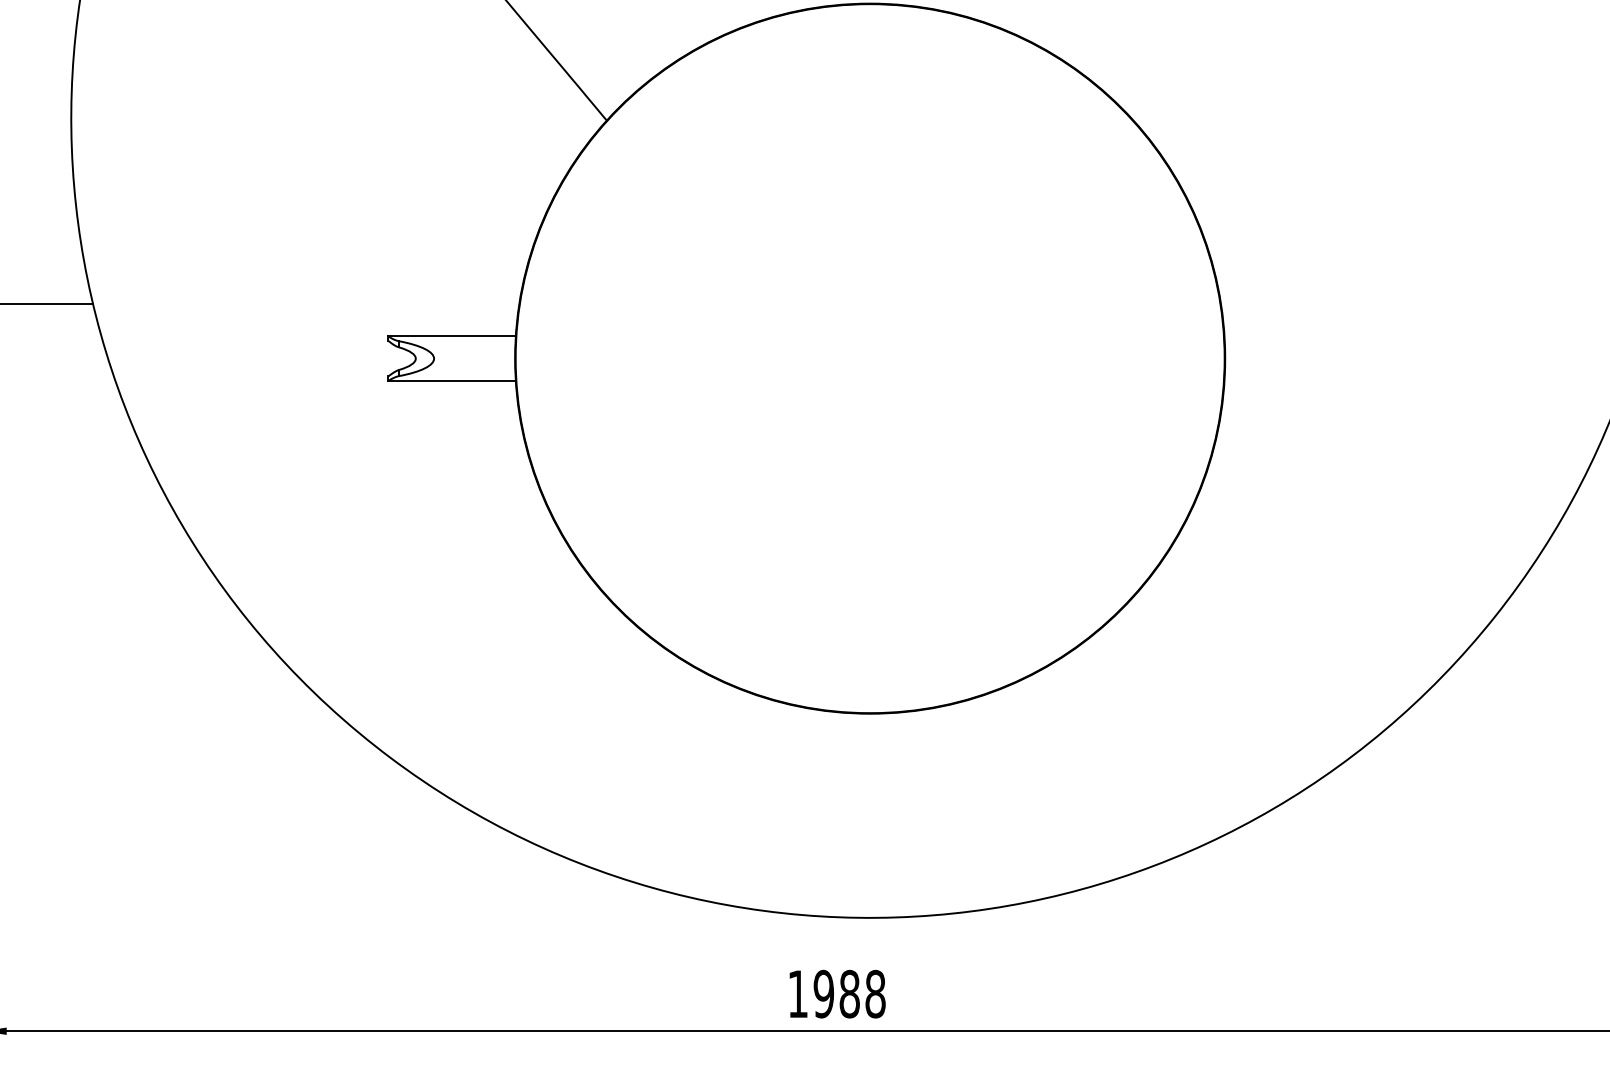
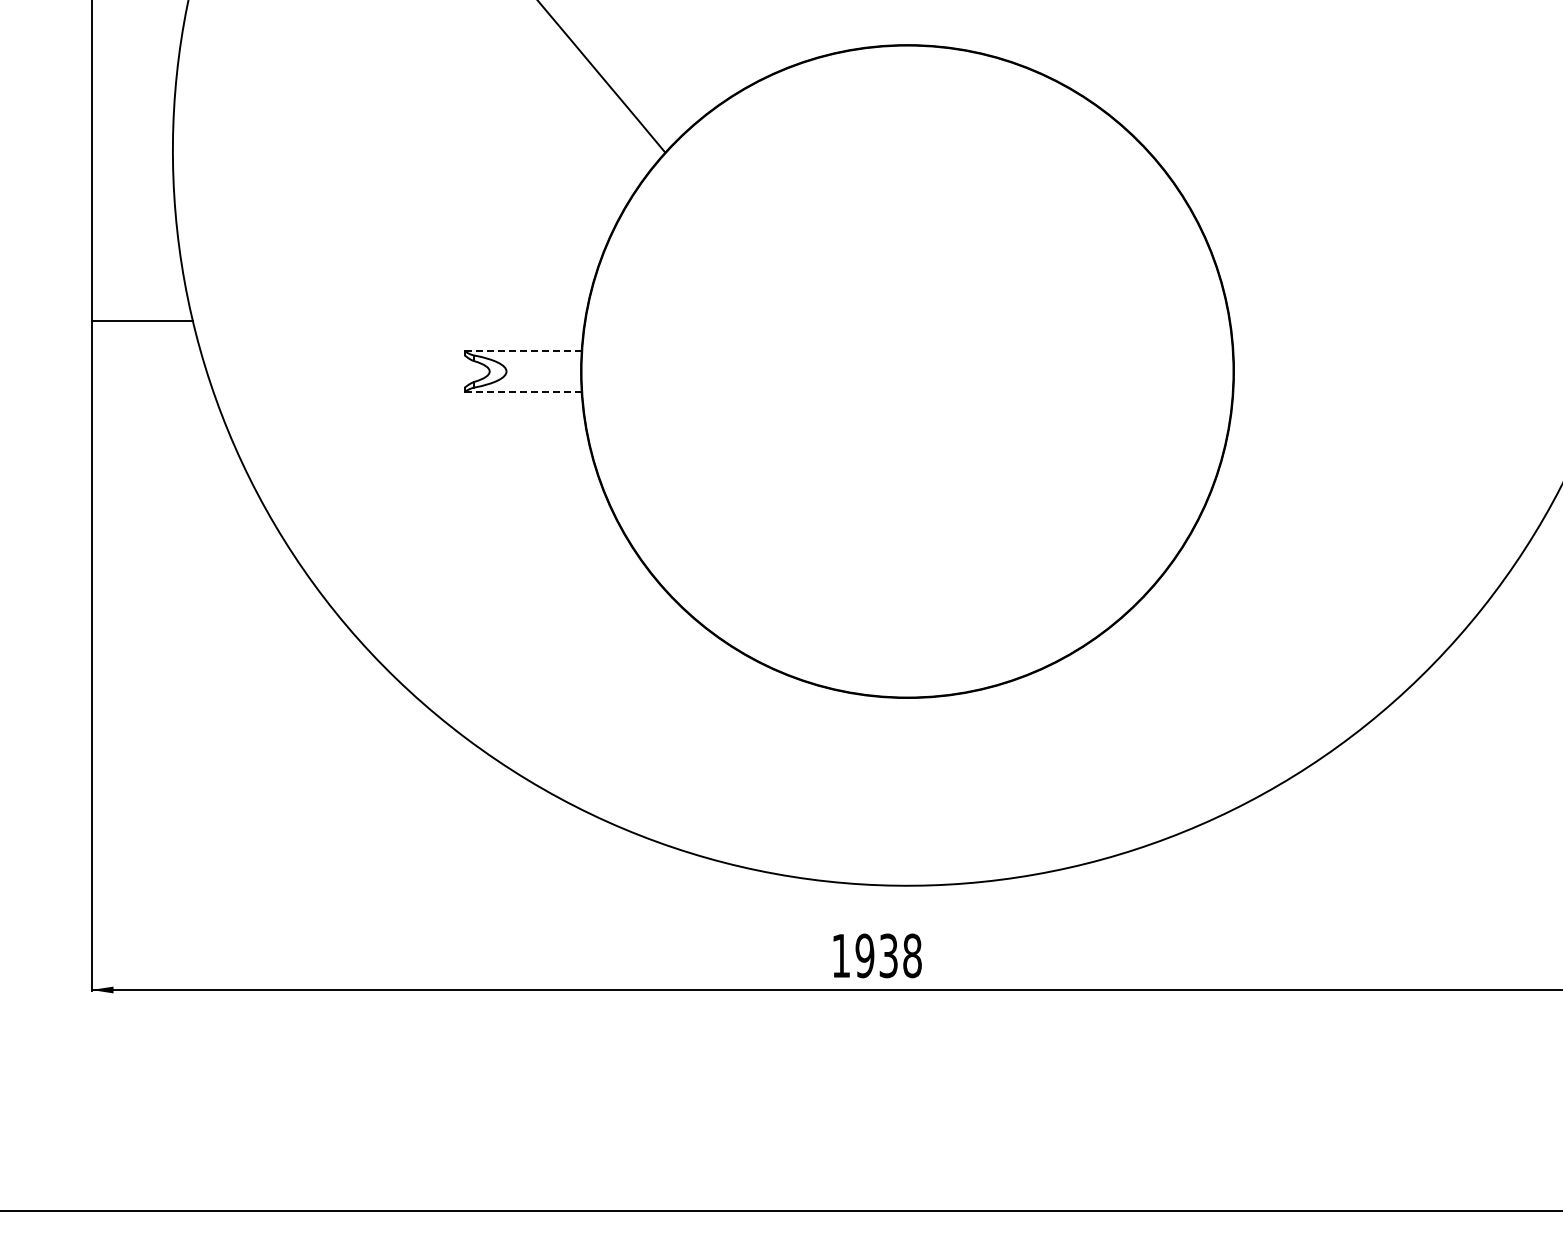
line: (452, 336) -> (523, 351), solid -> dashed
line: (452, 380) -> (523, 391), solid -> dashed
text: (849, 993) -> (888, 955), 1988 -> 1938

